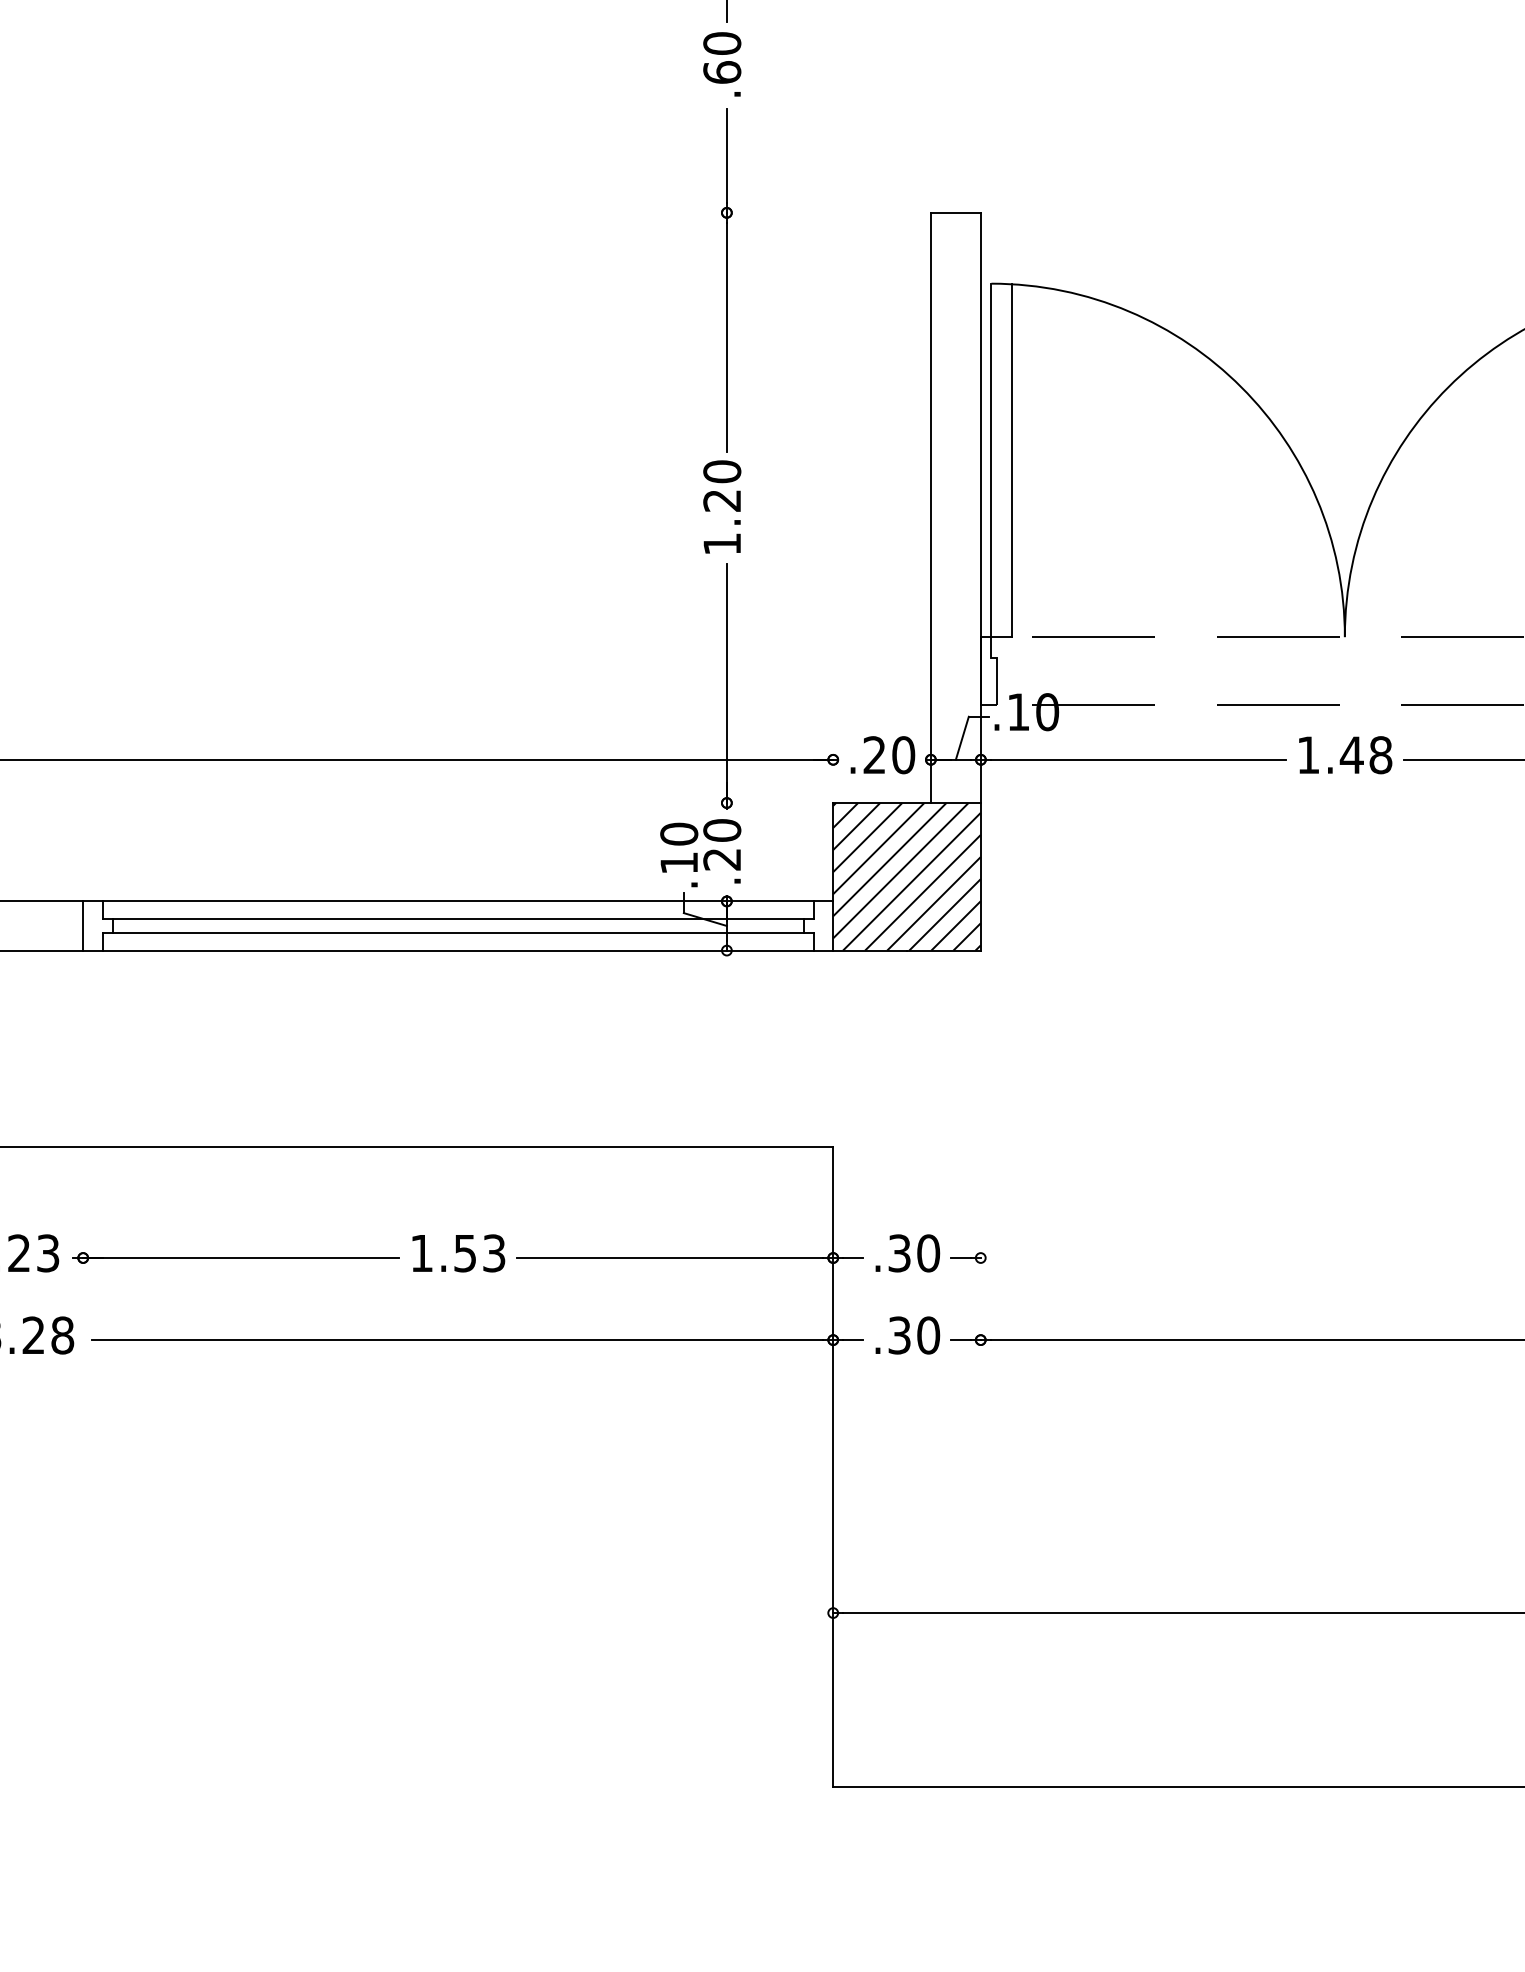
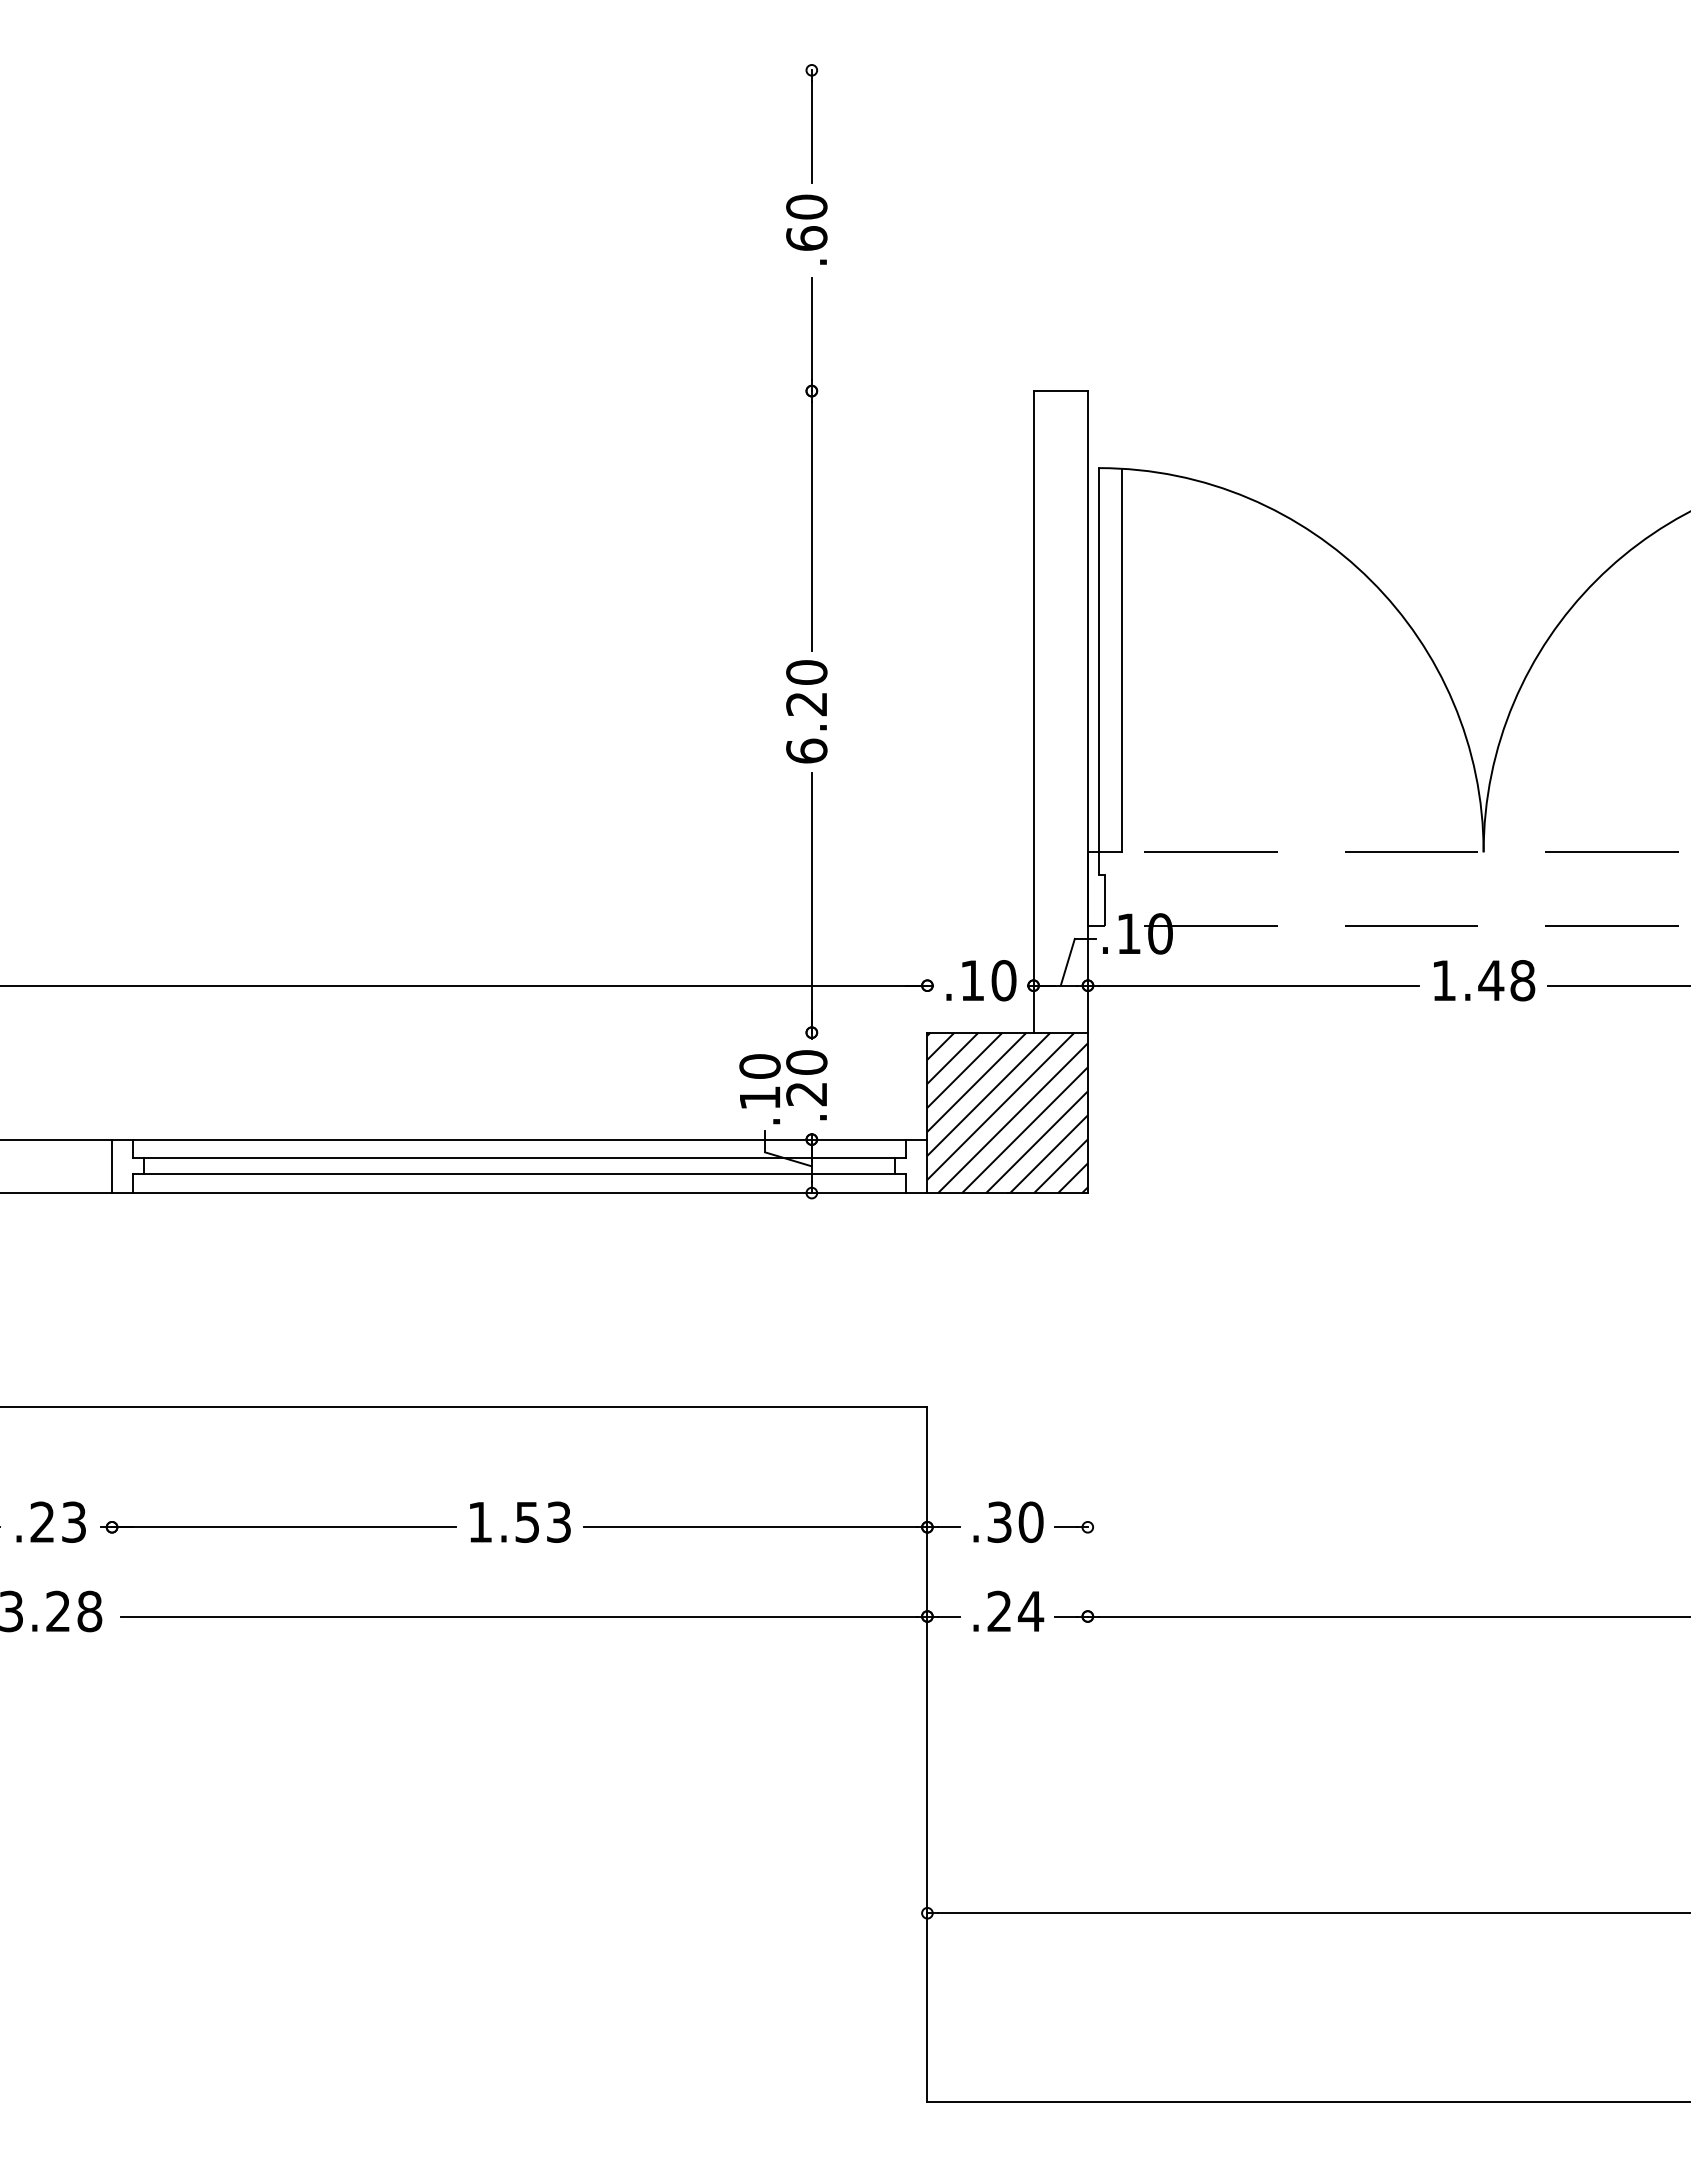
text: (721, 543) -> (806, 750), 1.20 -> 6.20
text: (873, 755) -> (971, 980), .20 -> .10
text: (914, 1335) -> (1015, 1611), .30 -> .24

